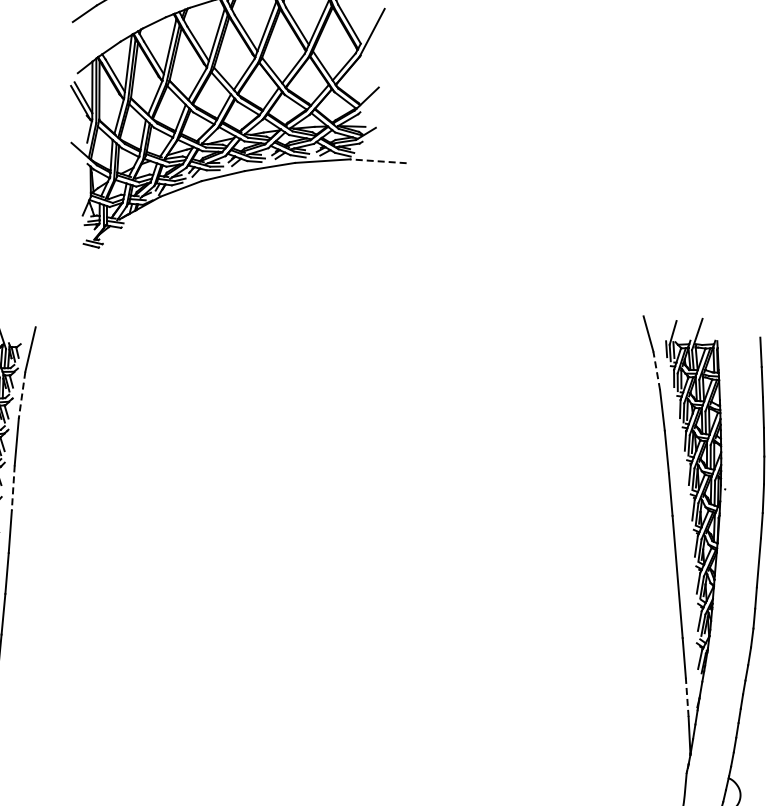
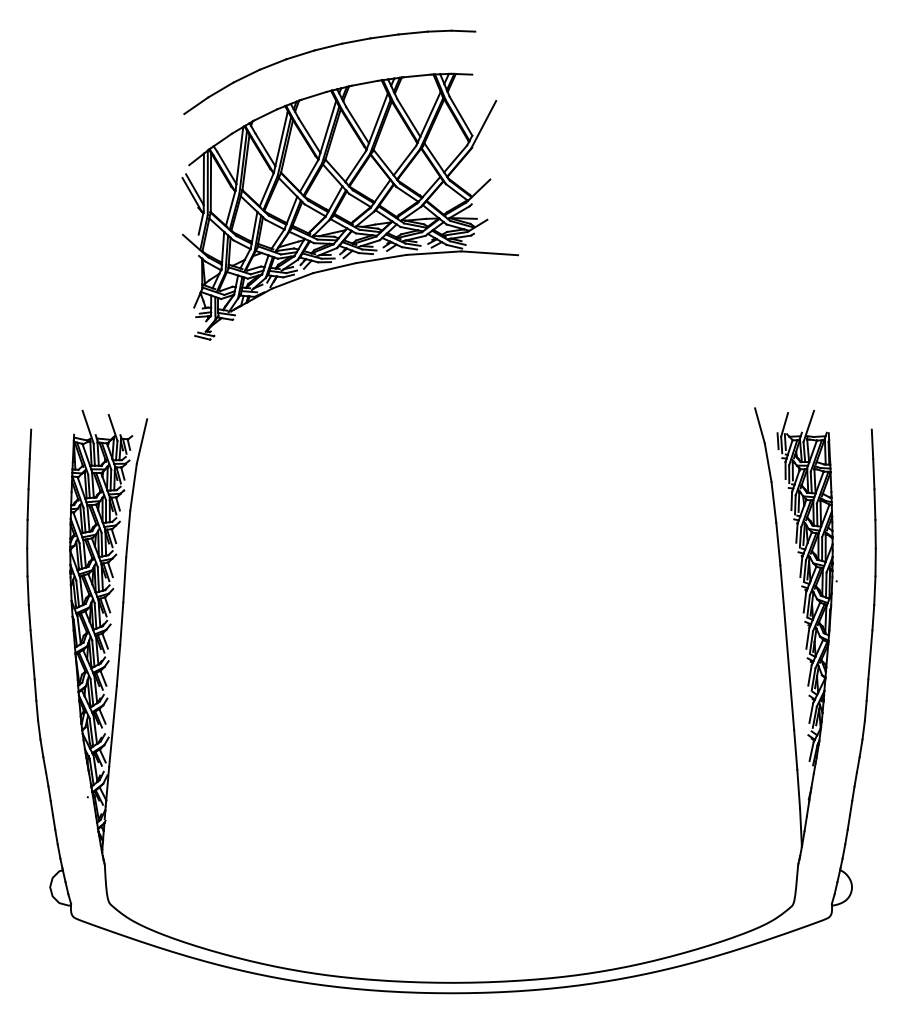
line: (378, 161) -> (489, 253), dashed -> solid
line: (657, 370) -> (768, 462), dashed -> solid
line: (22, 395) -> (133, 487), dashed -> solid
line: (13, 488) -> (124, 580), dashed -> solid
line: (687, 697) -> (798, 789), dashed -> solid

